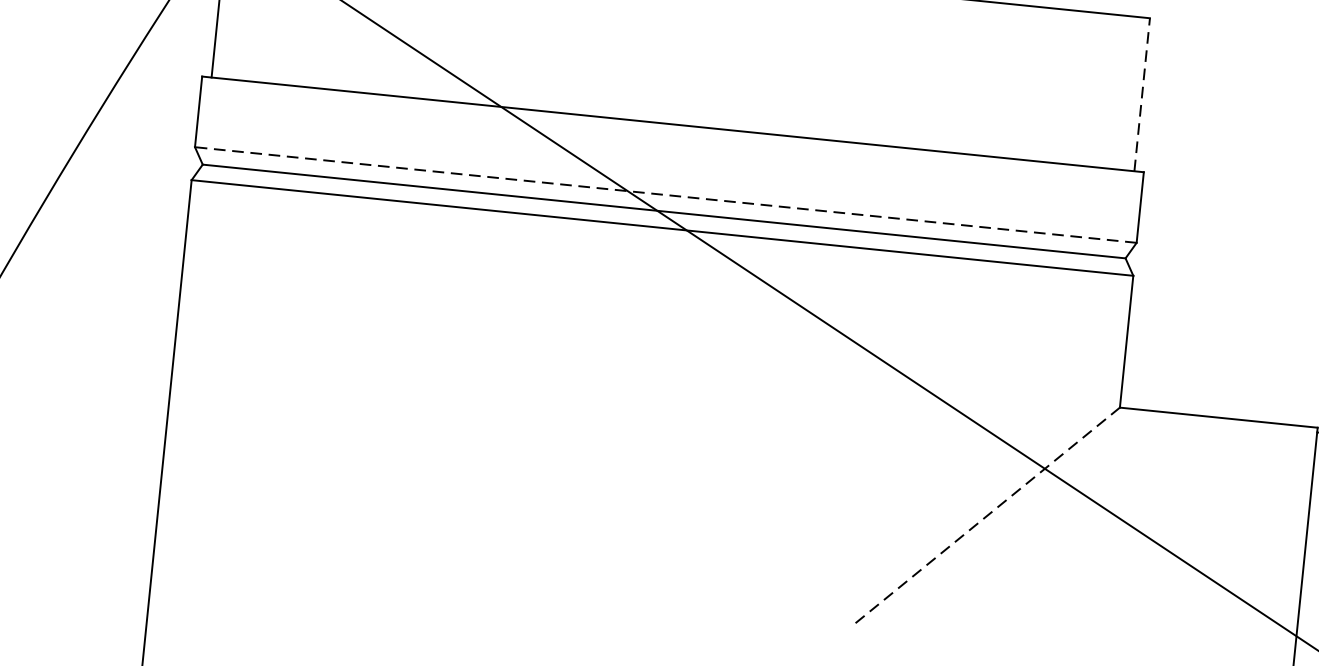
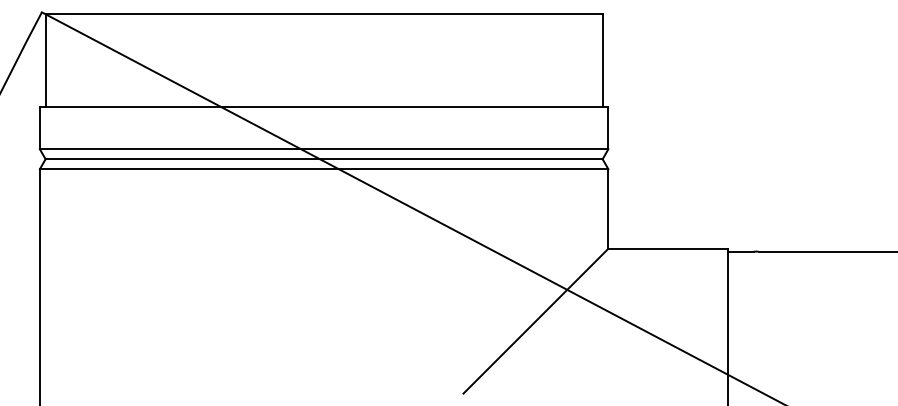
line: (1142, 93) -> (602, 59), dashed -> solid
line: (664, 195) -> (323, 149), dashed -> solid
line: (988, 514) -> (536, 320), dashed -> solid

